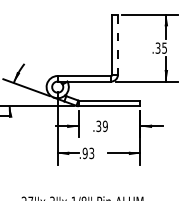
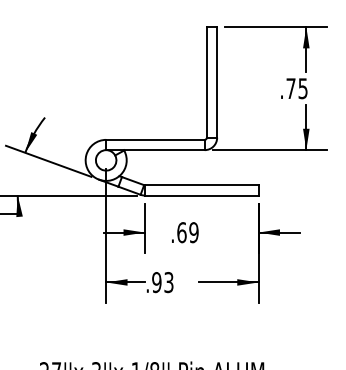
line: (117, 45) -> (216, 83), dashed -> solid
text: (157, 47) -> (289, 87), .35 -> .75
text: (98, 125) -> (181, 231), .39 -> .69

